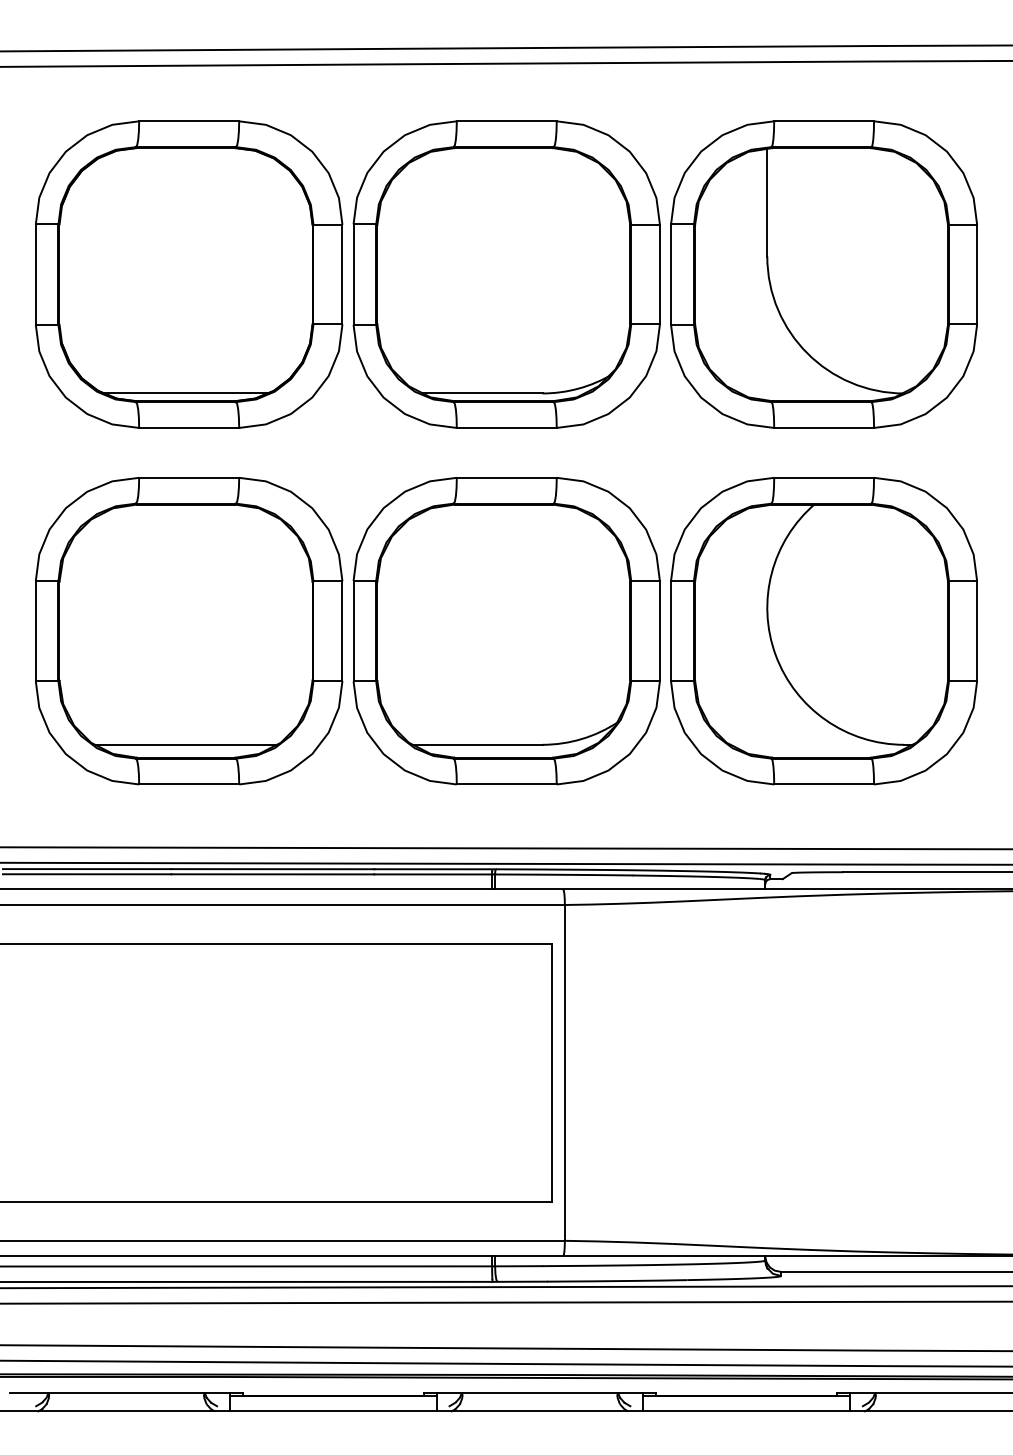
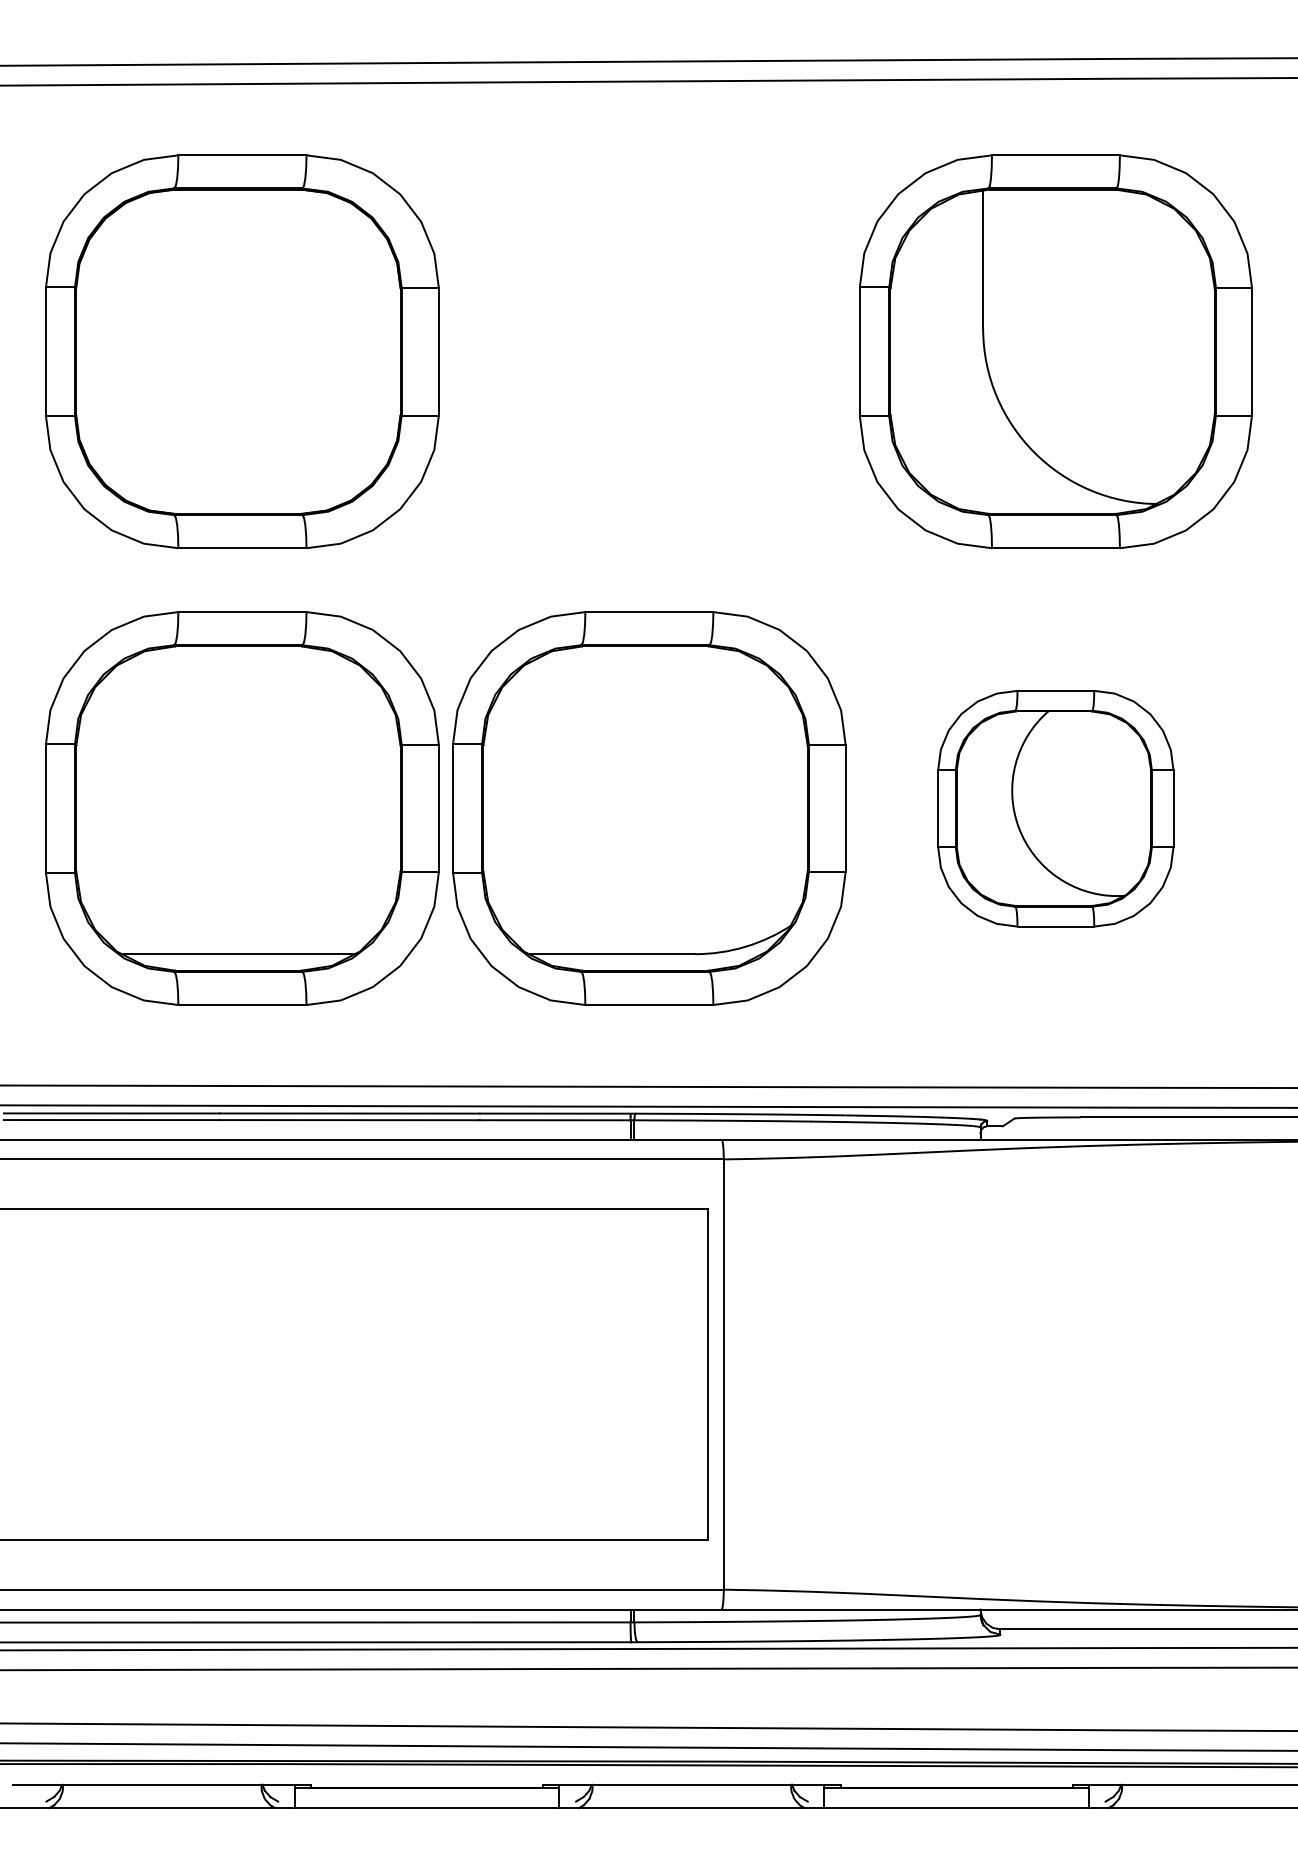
part: (506, 274) -> (649, 351), removed
line: (185, 393) -> (237, 504), removed
part: (823, 631) -> (1055, 809), size x0.6

